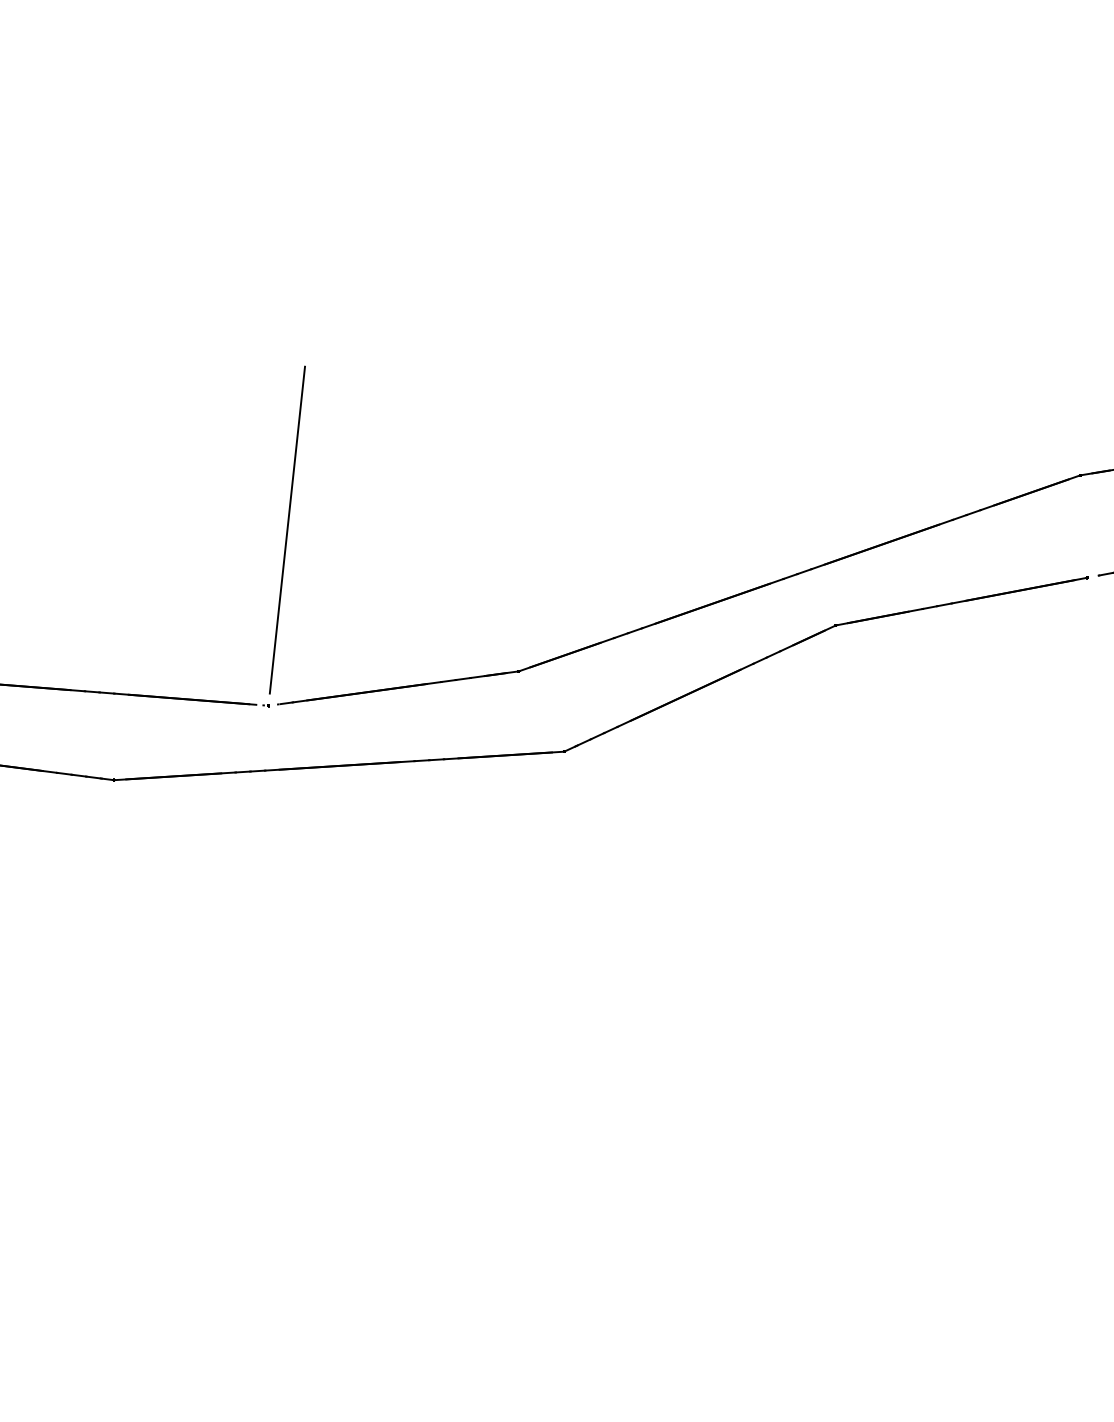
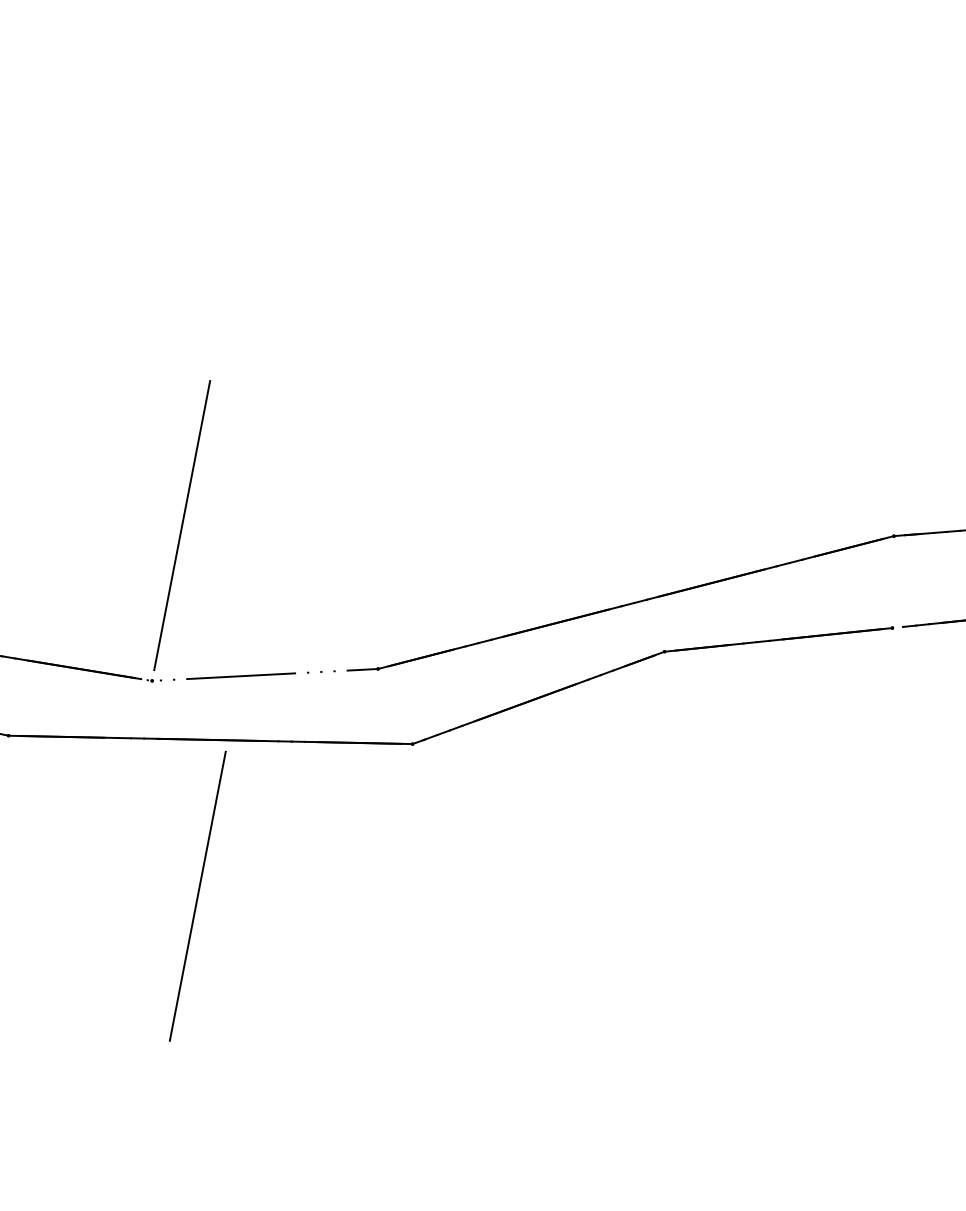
line: (393, 688) -> (265, 674), removed
line: (339, 940) -> (197, 895), added

